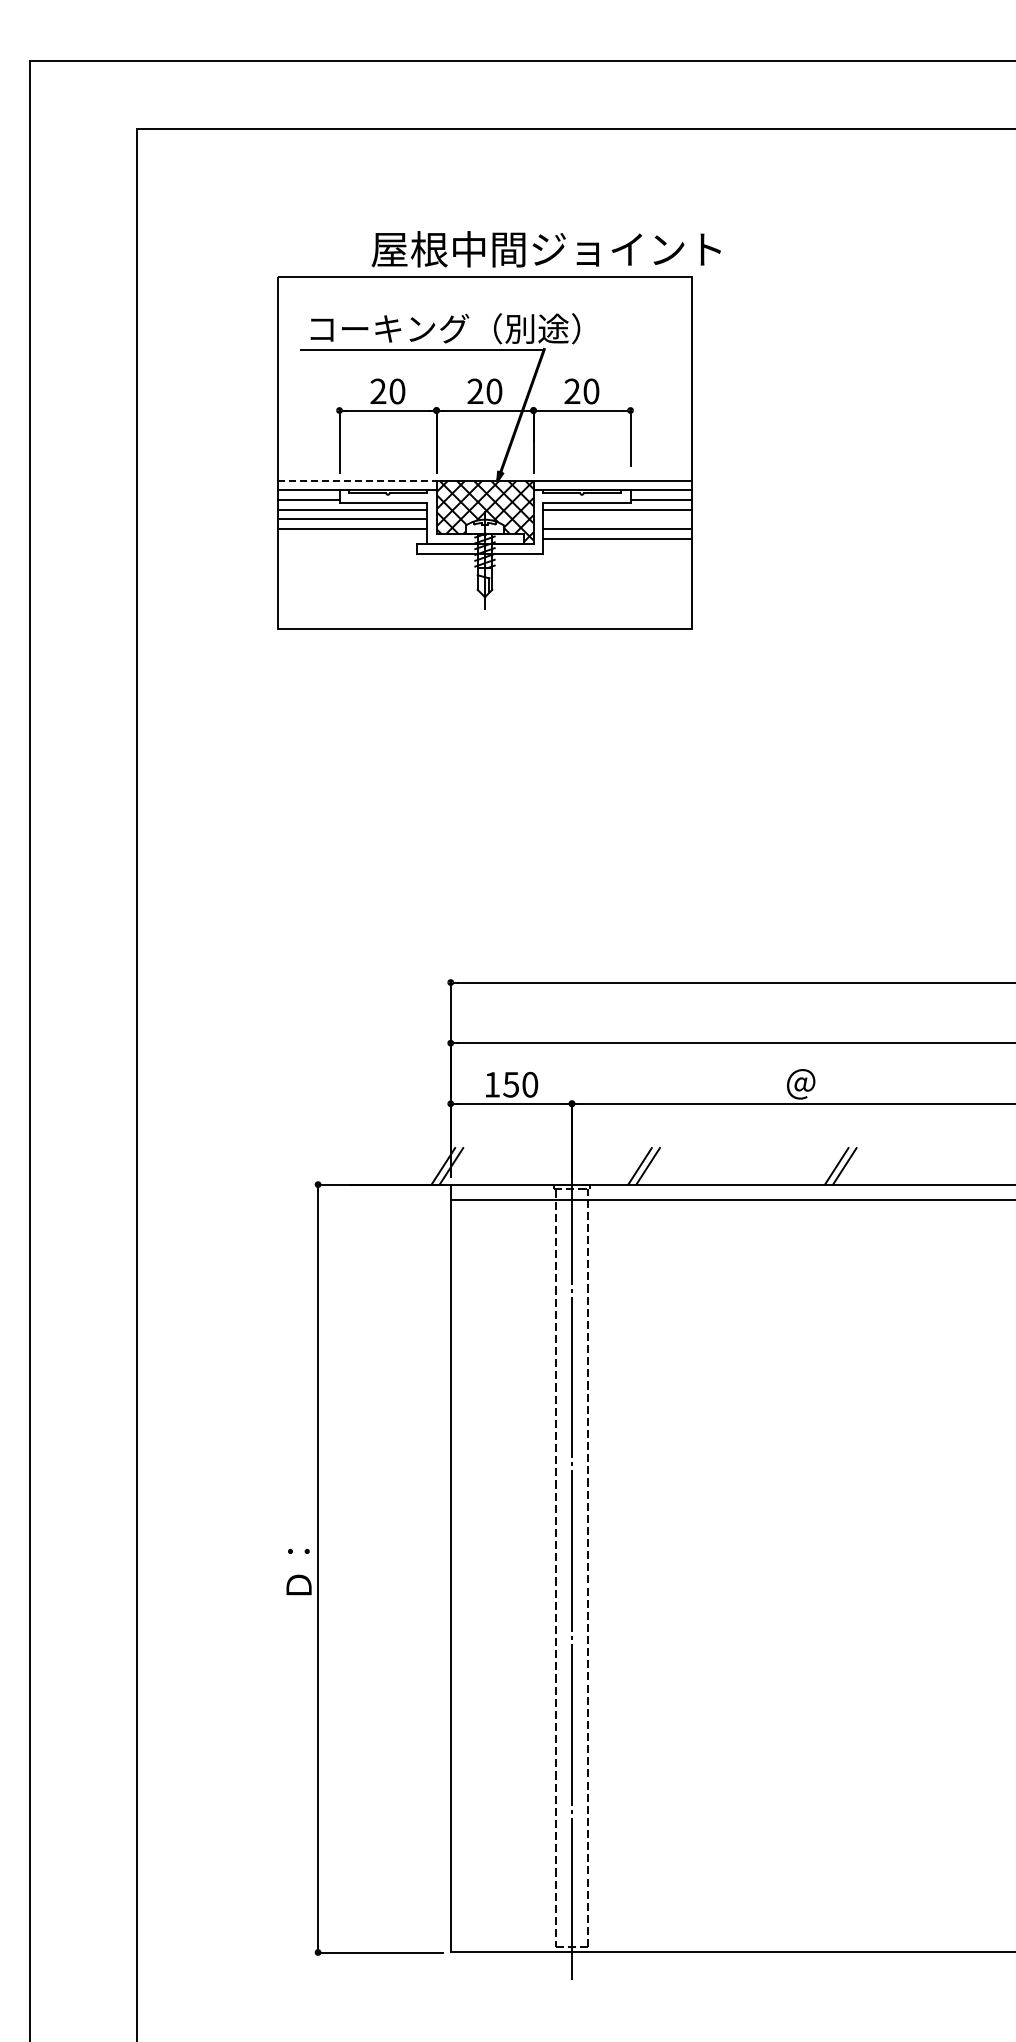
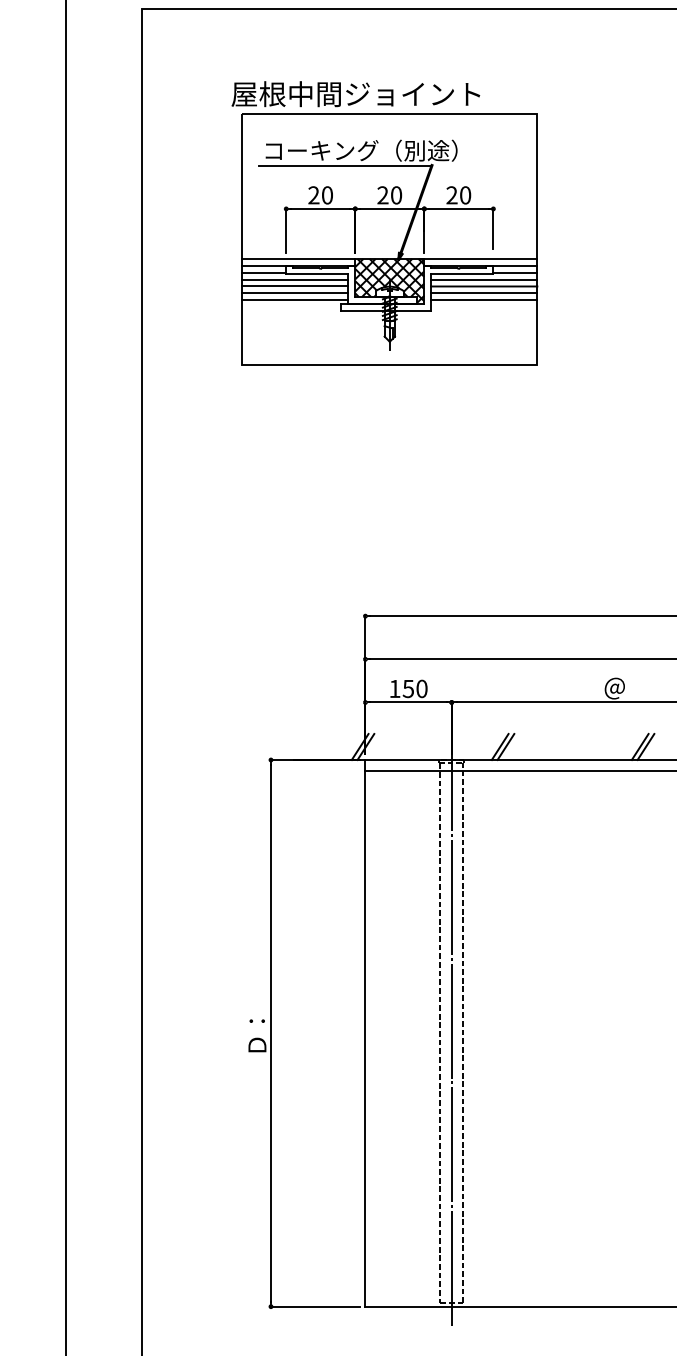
text: (545, 249) -> (355, 94), moved
line: (357, 480) -> (299, 258), dashed -> solid
line: (617, 519) -> (484, 286), added
line: (351, 538) -> (294, 300), added

